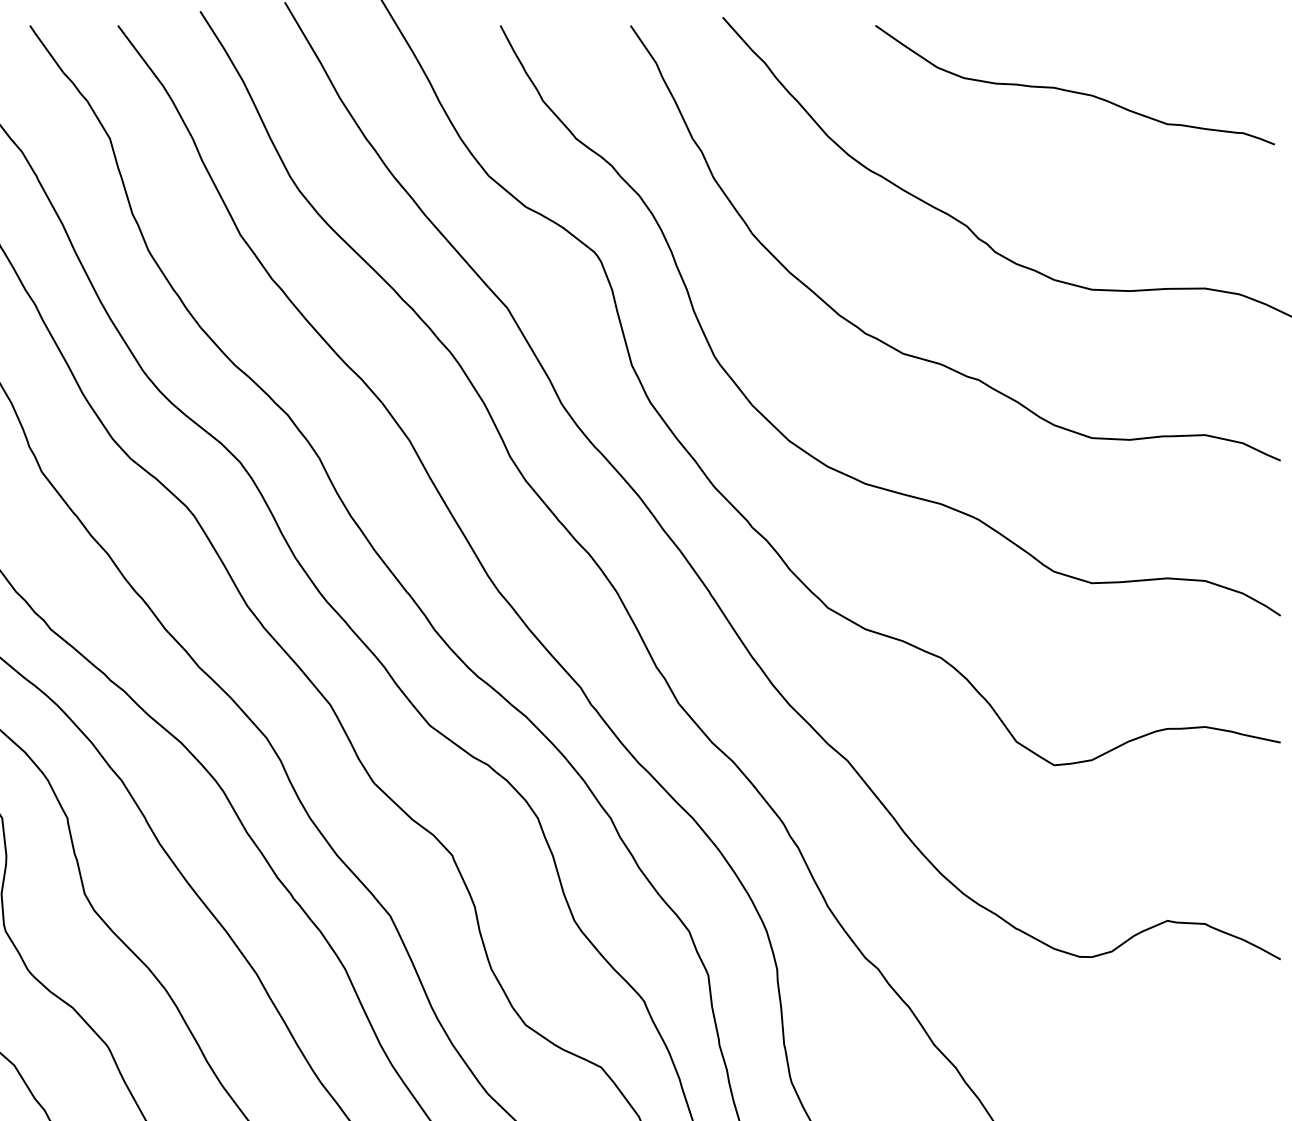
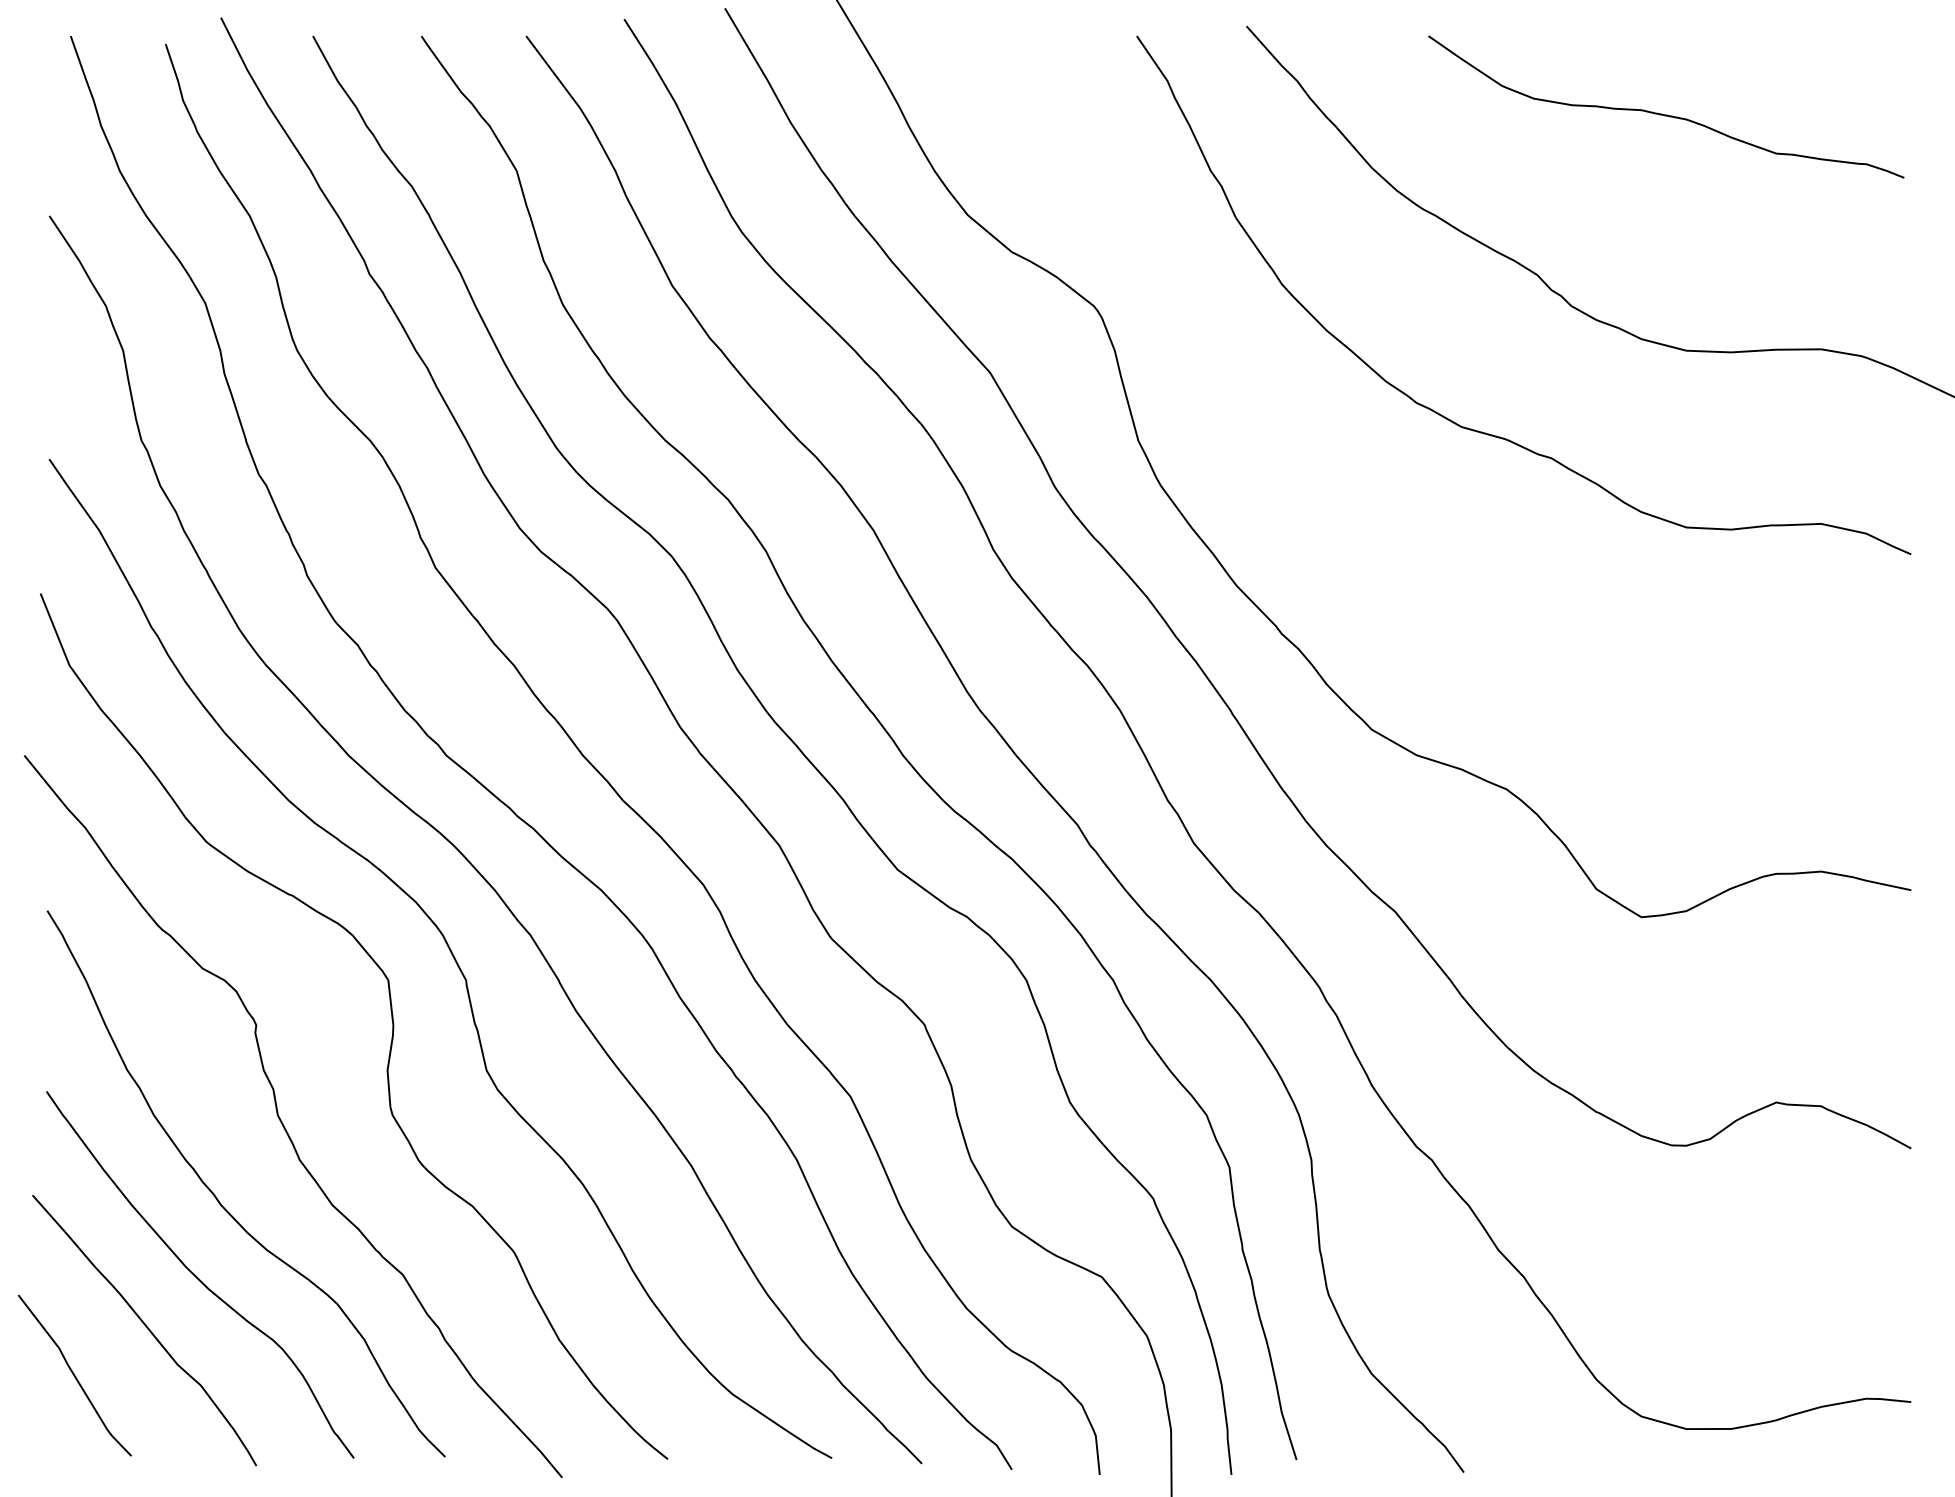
curve: (798, 445) -> (1336, 536), removed

